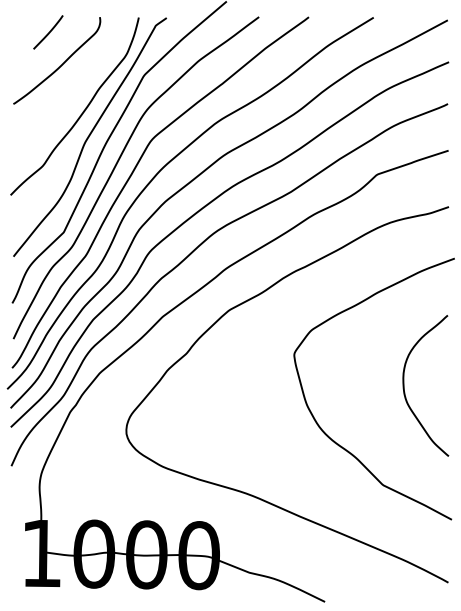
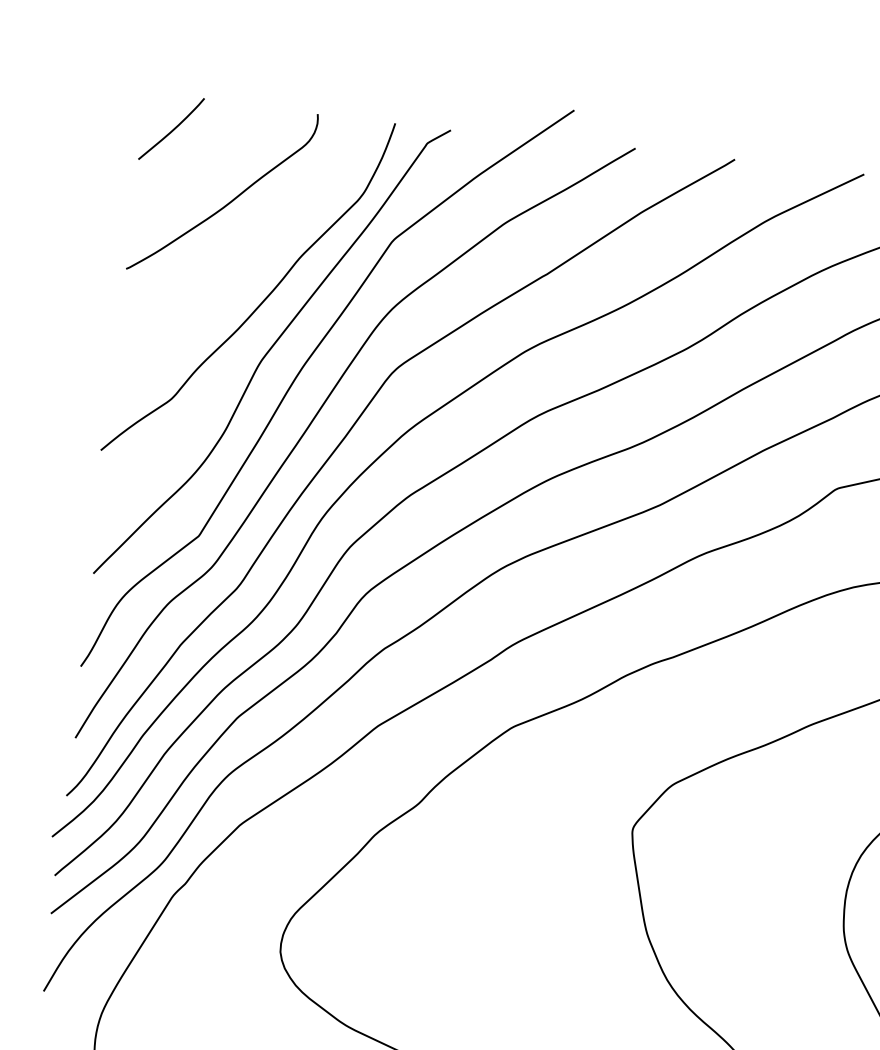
curve: (48, 32) -> (171, 129), moved

